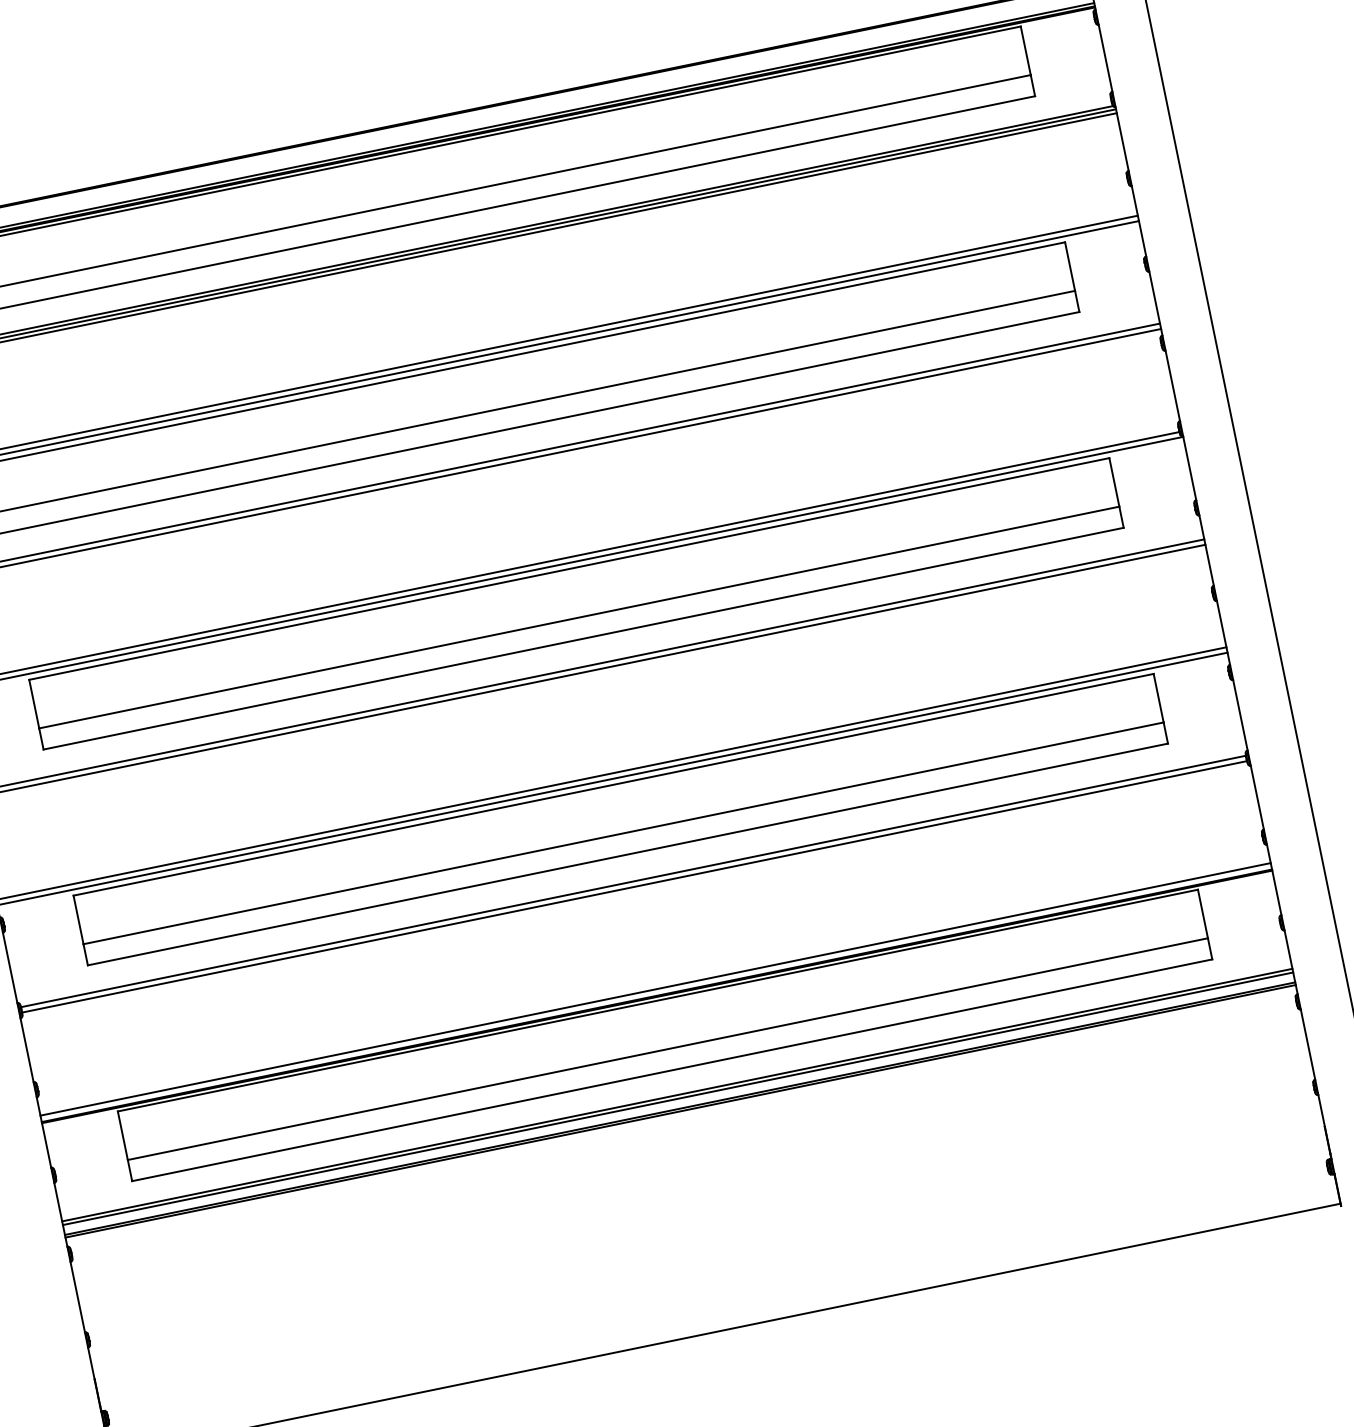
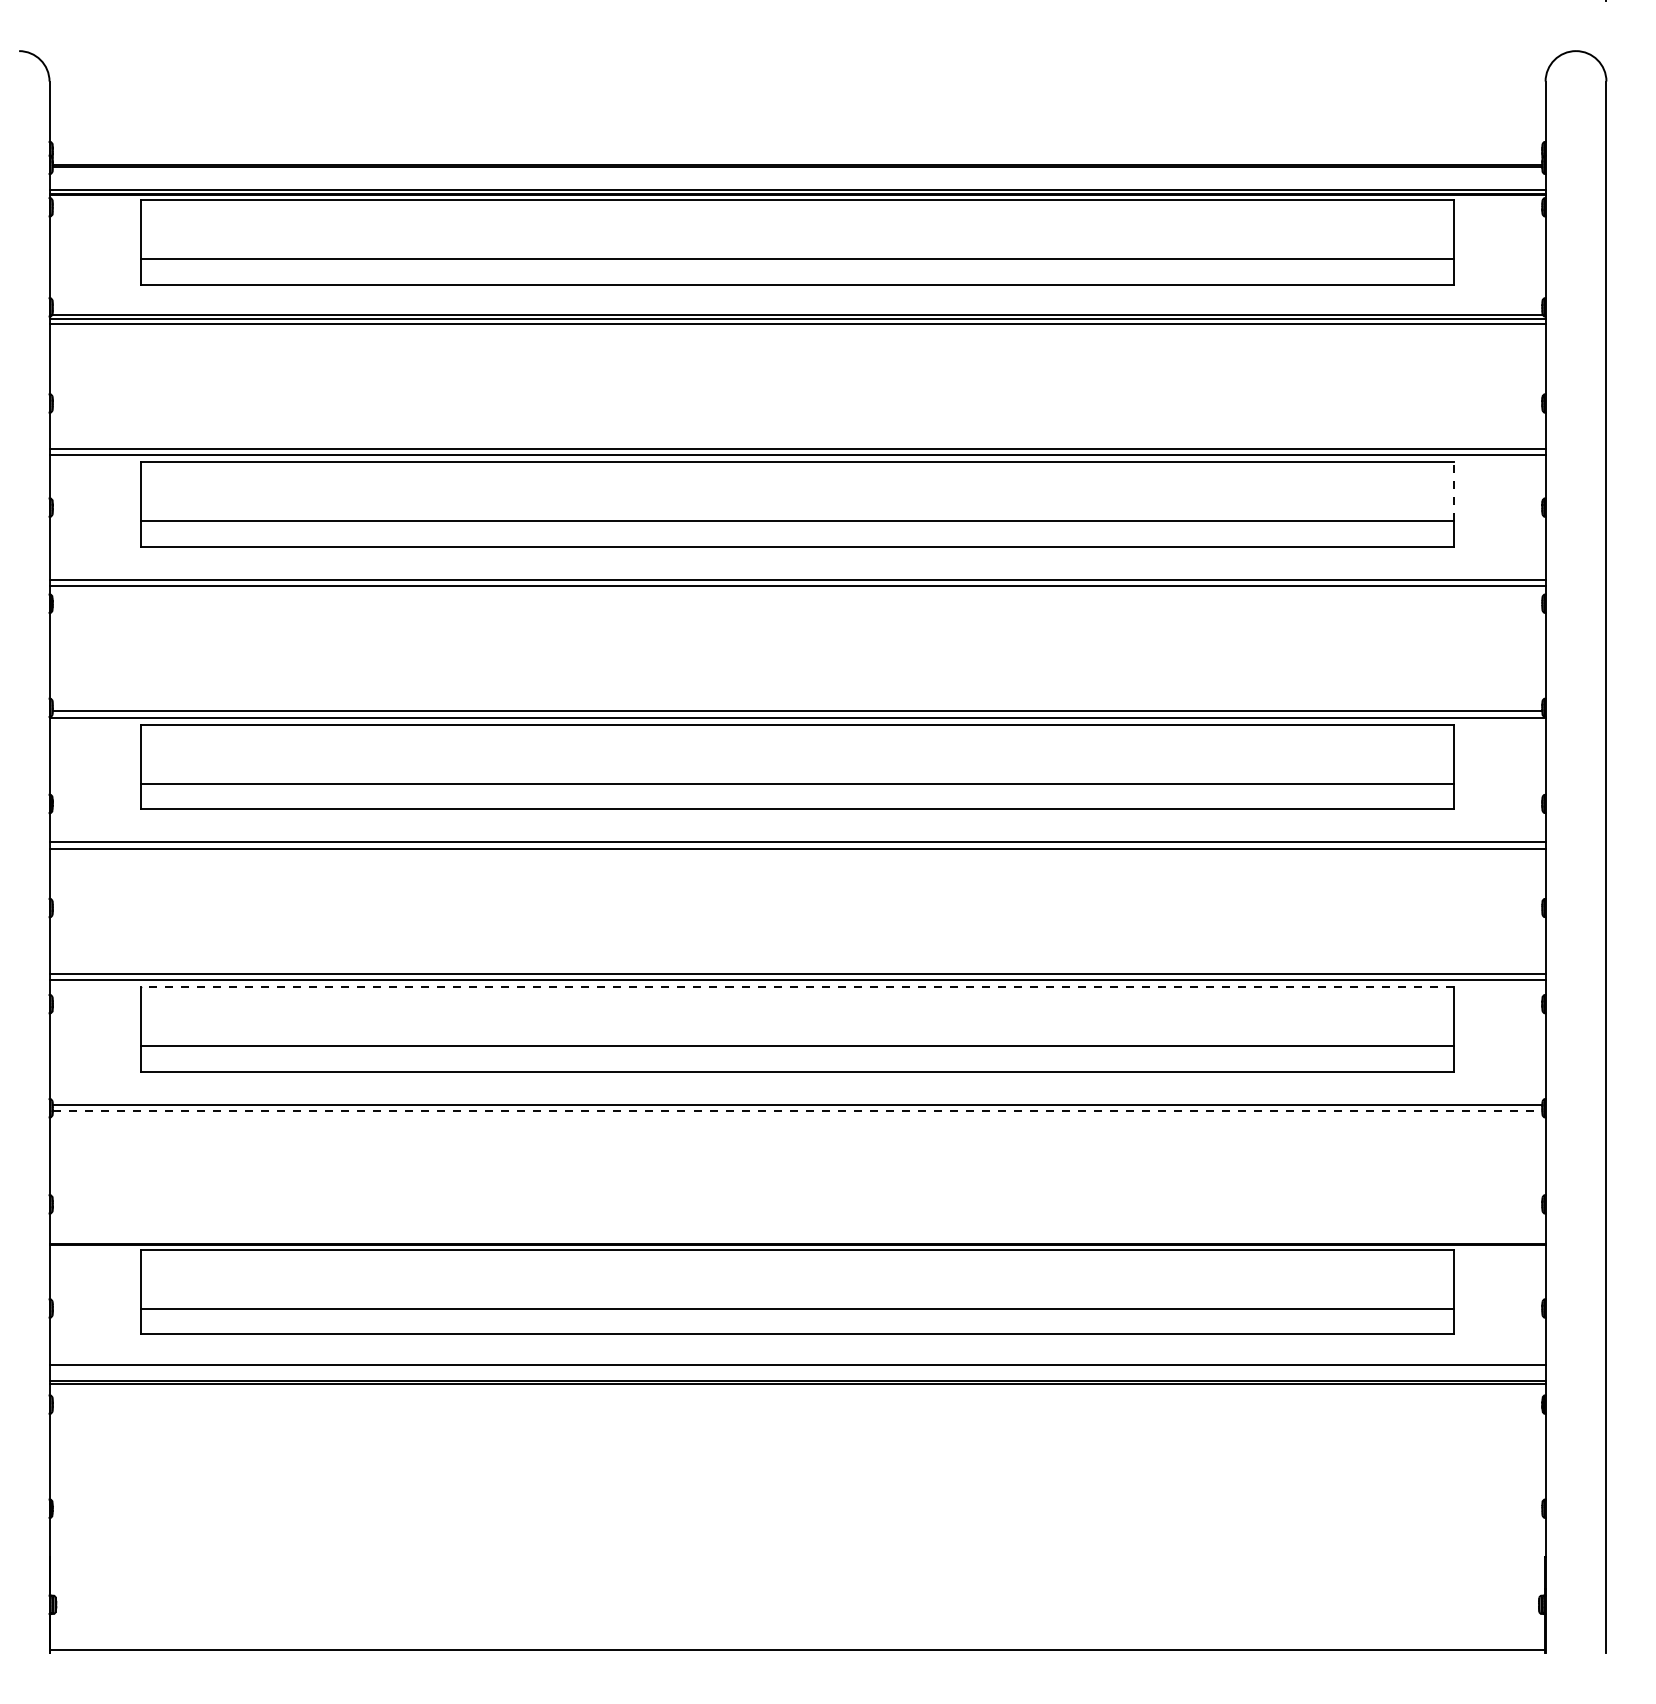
line: (1070, 266) -> (1454, 491), solid -> dashed
line: (613, 785) -> (797, 987), solid -> dashed
line: (634, 887) -> (797, 1111), solid -> dashed
line: (655, 989) -> (797, 1235), removed
line: (677, 1098) -> (797, 1368), removed

